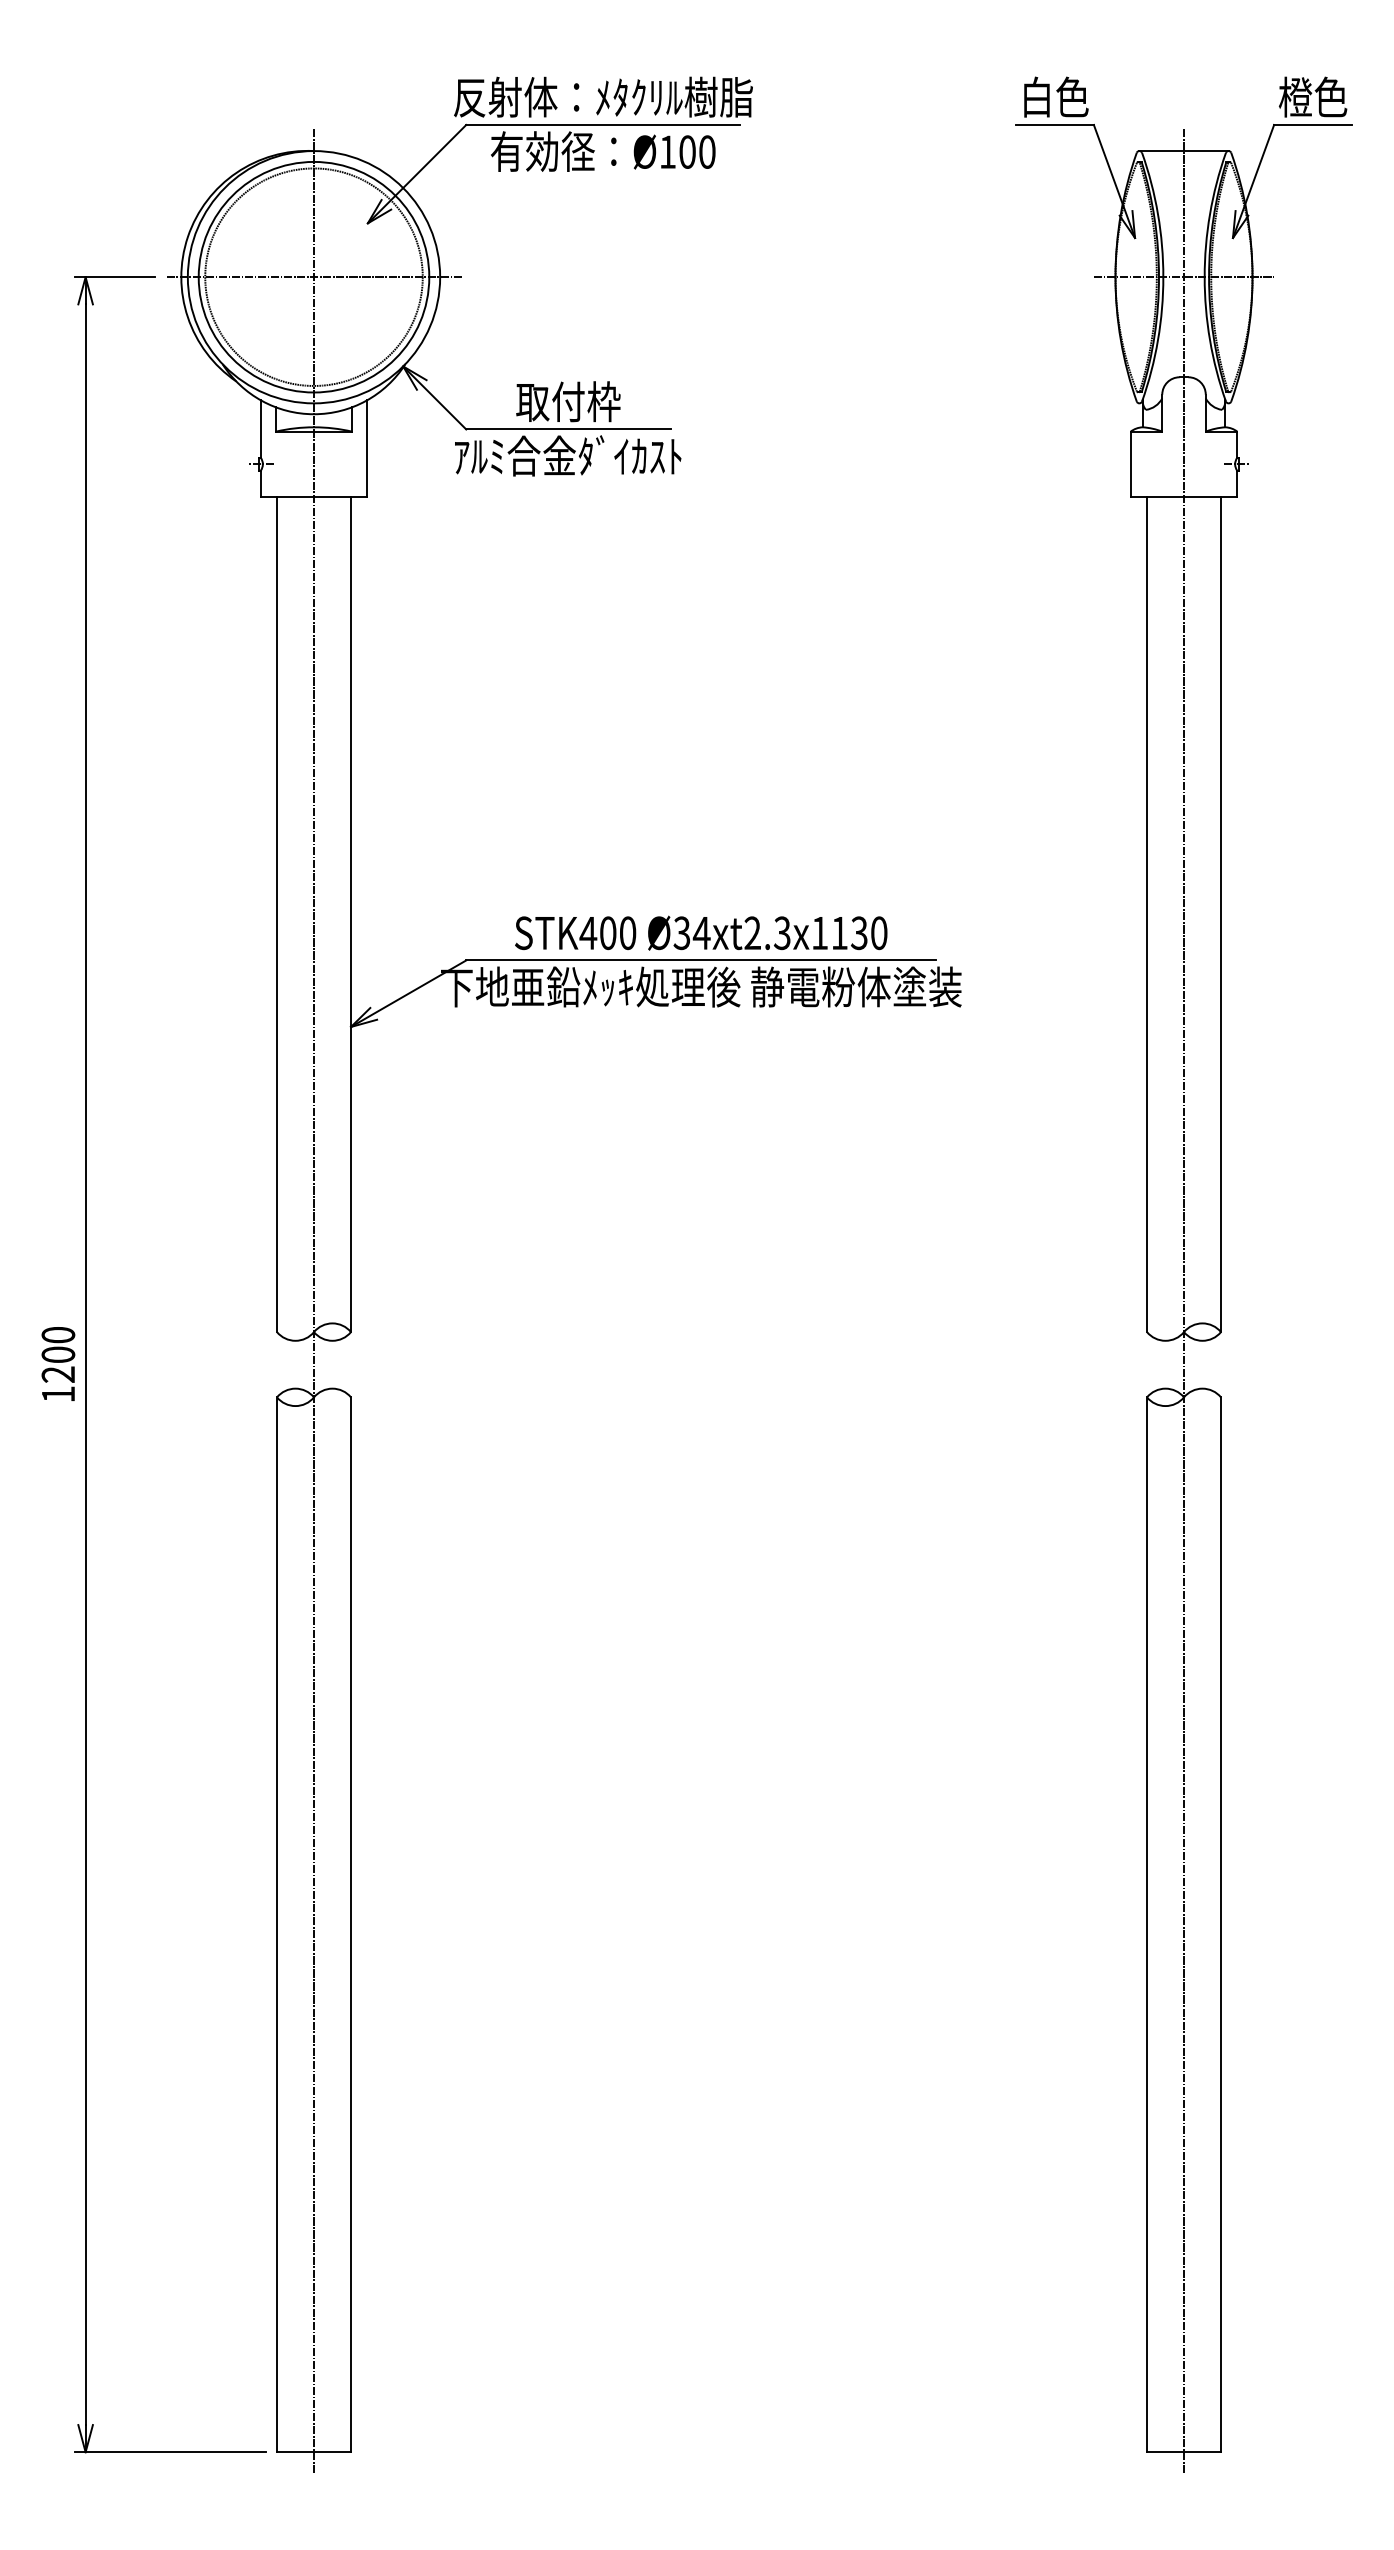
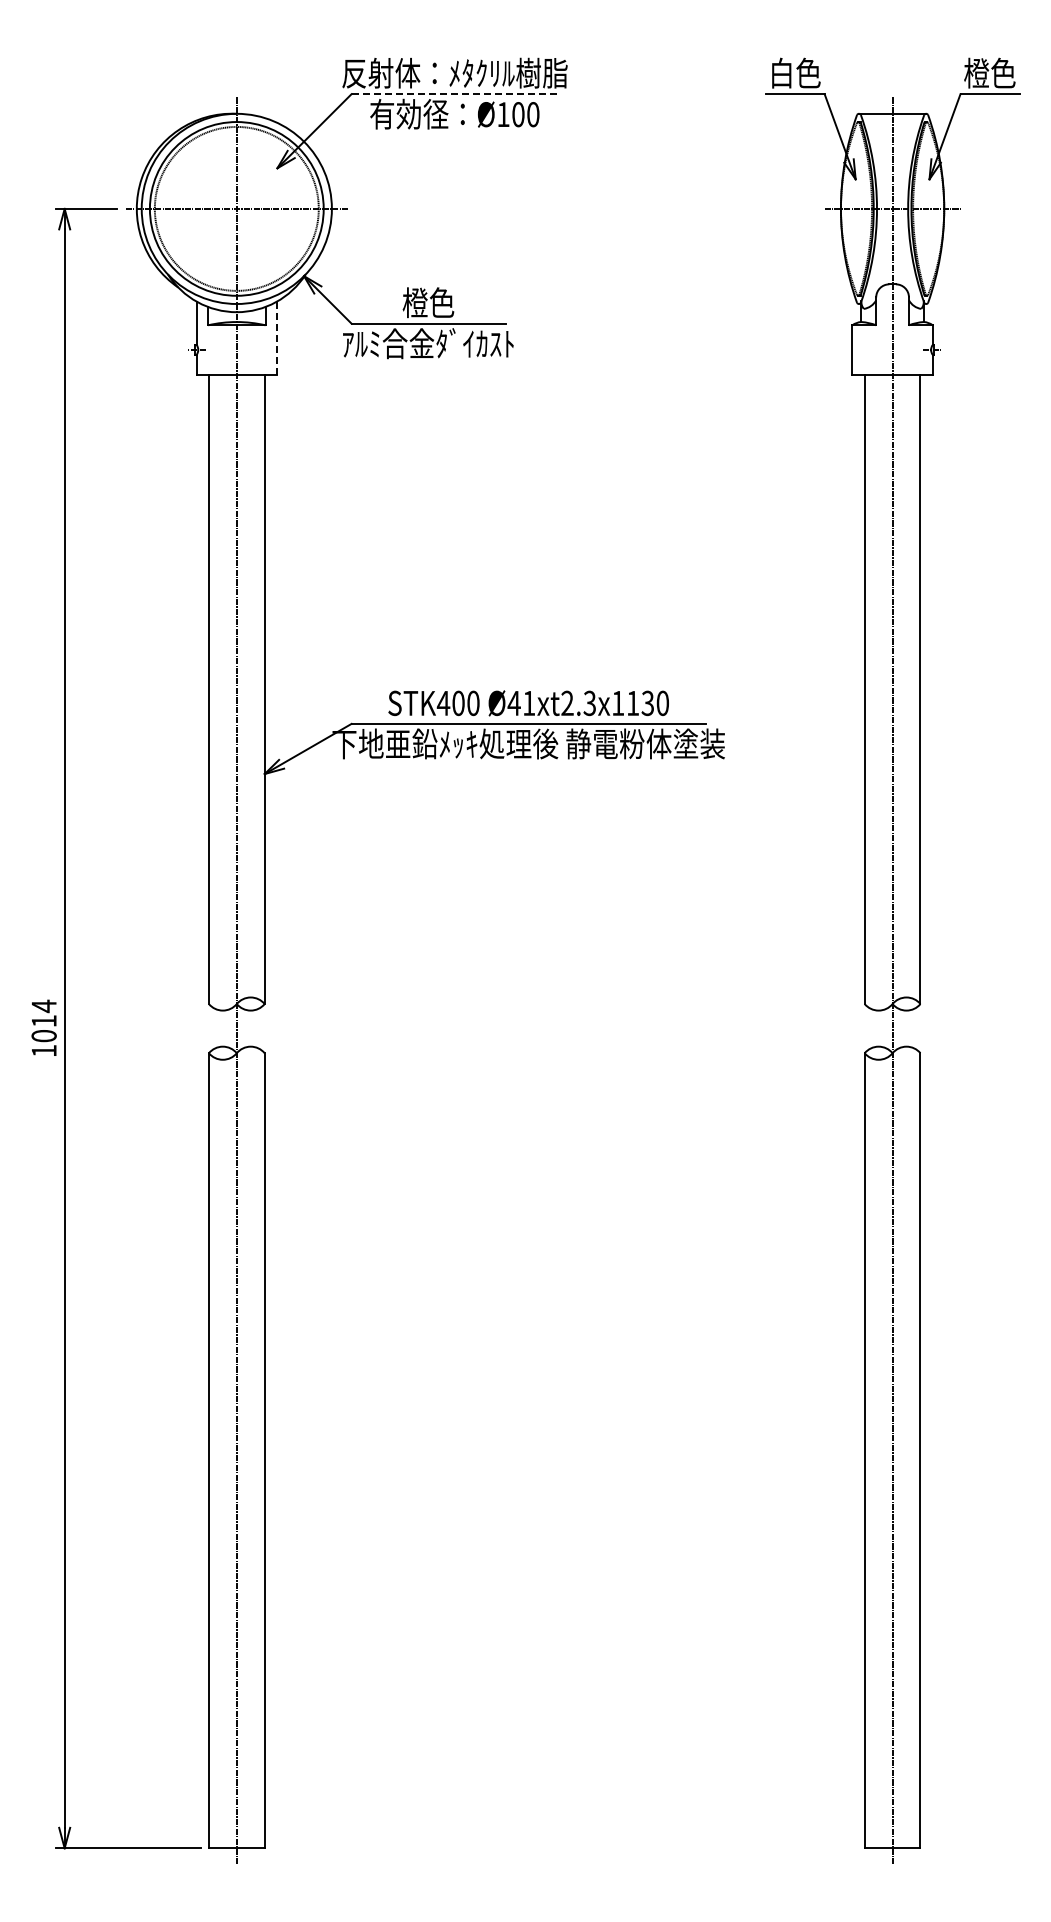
line: (604, 125) -> (455, 94), solid -> dashed
text: (568, 401) -> (428, 302), 取付枠 -> 橙色
line: (366, 447) -> (276, 337), solid -> dashed
text: (691, 933) -> (521, 703), Ø34xt2.3x1130 -> Ø41xt2.3x1130
text: (57, 1353) -> (43, 1020), 1200 -> 1014

